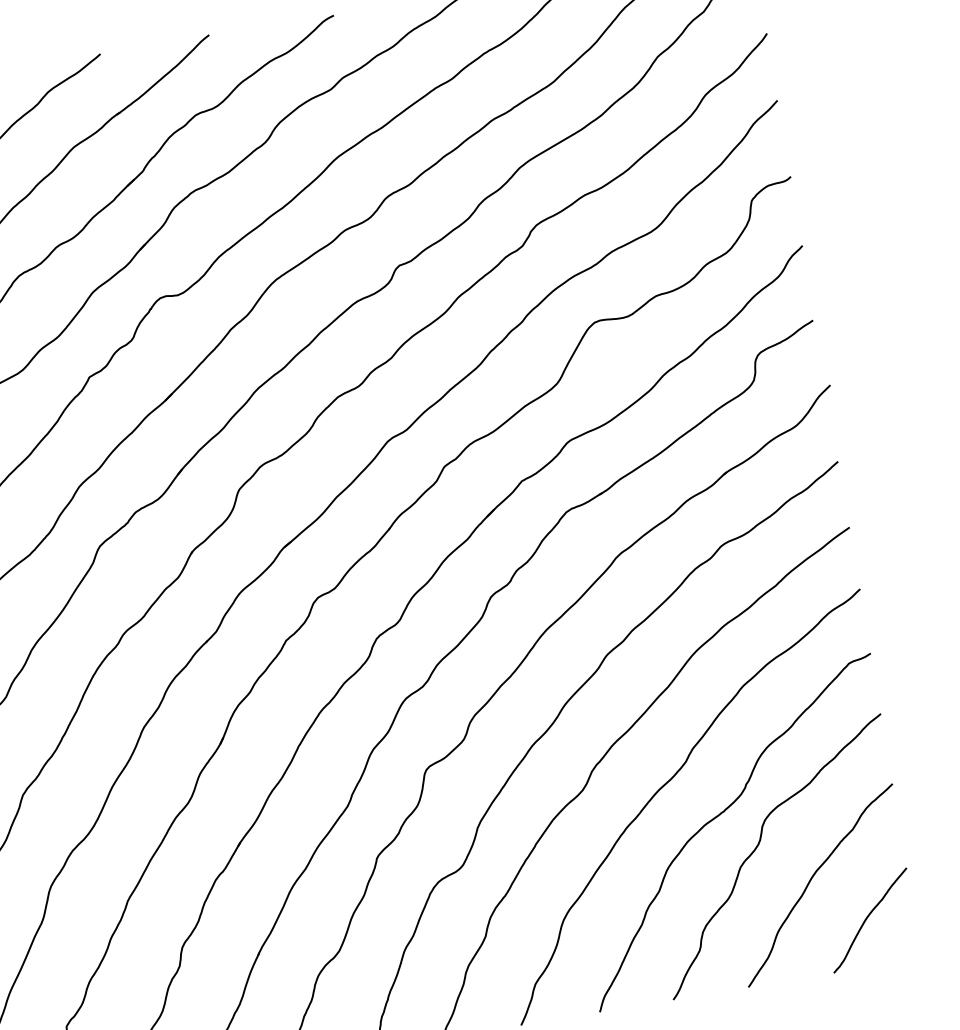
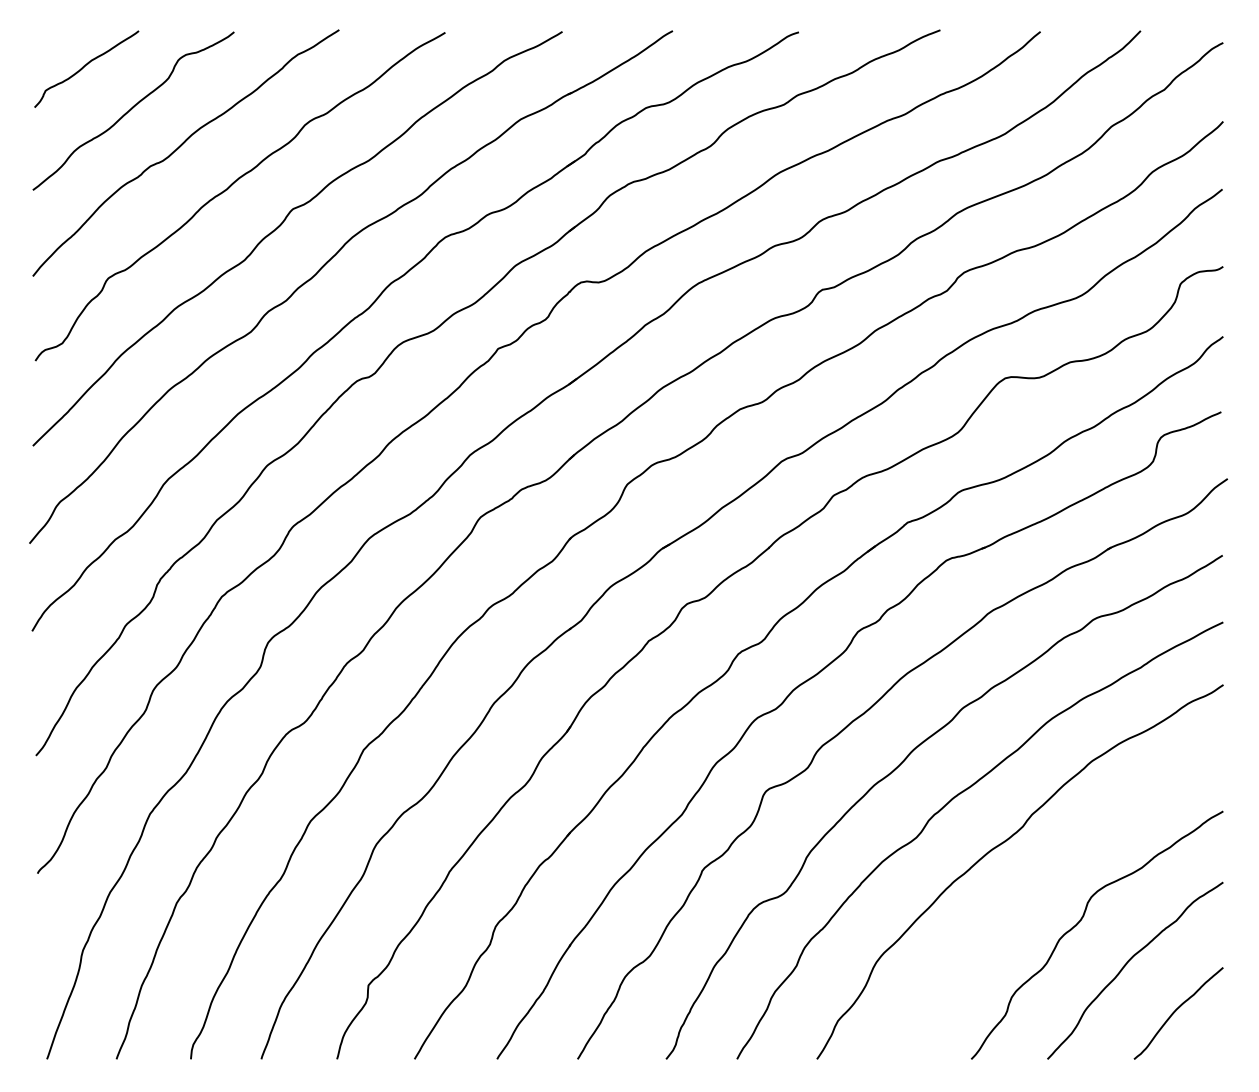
curve: (721, 814) -> (1049, 884), removed

